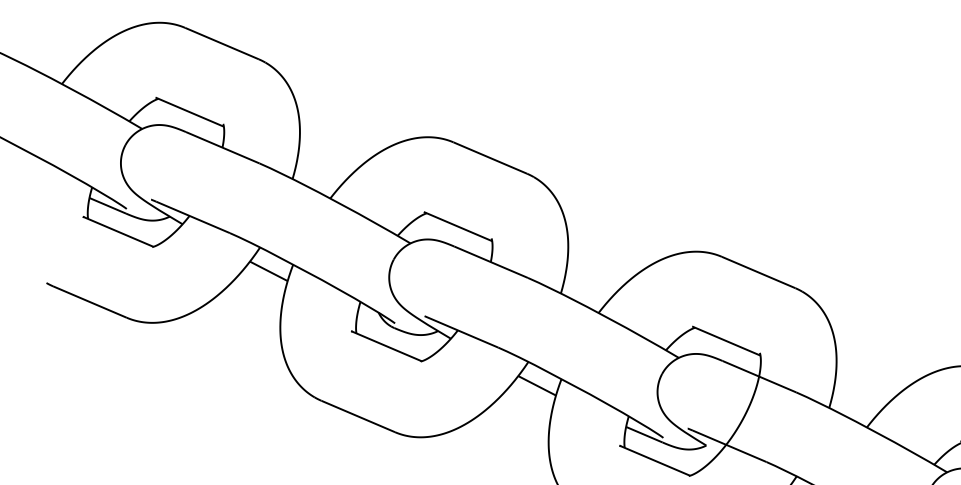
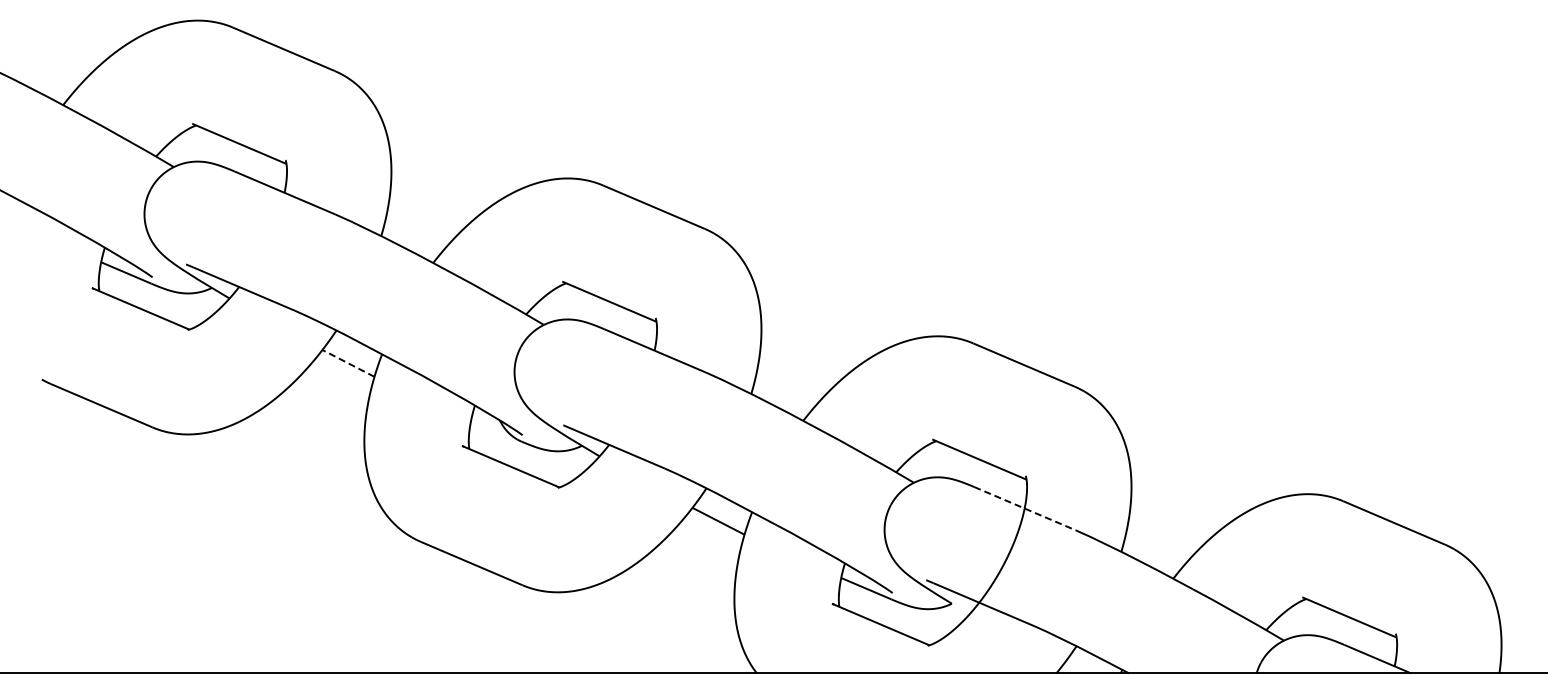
line: (268, 271) -> (348, 363), solid -> dashed
line: (759, 376) -> (1025, 508), solid -> dashed

